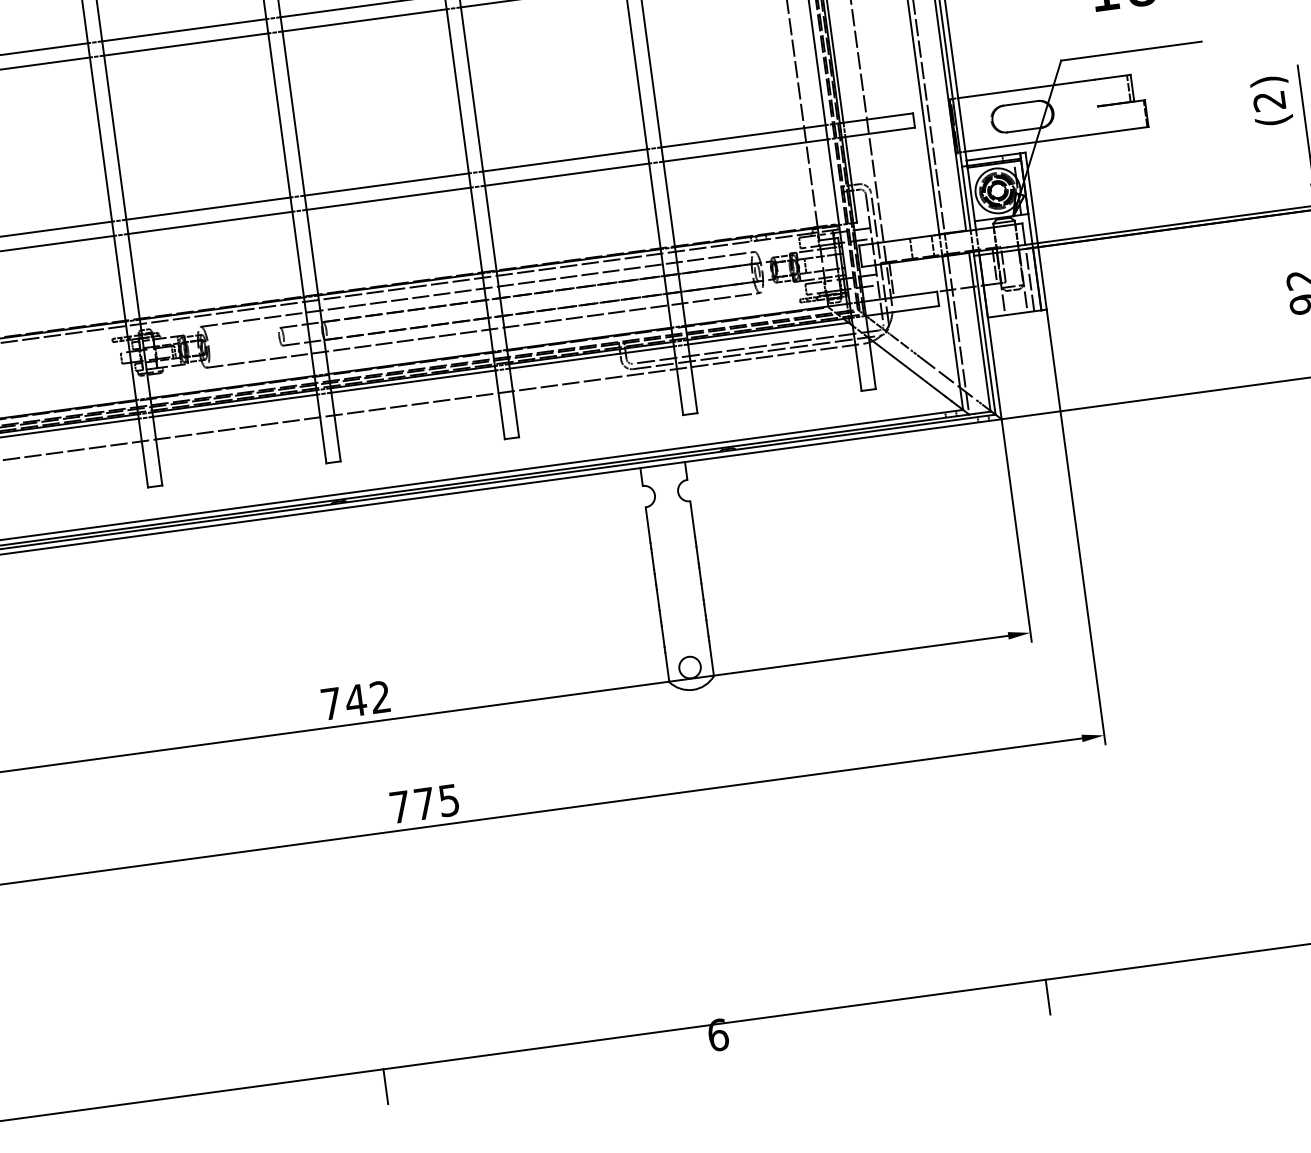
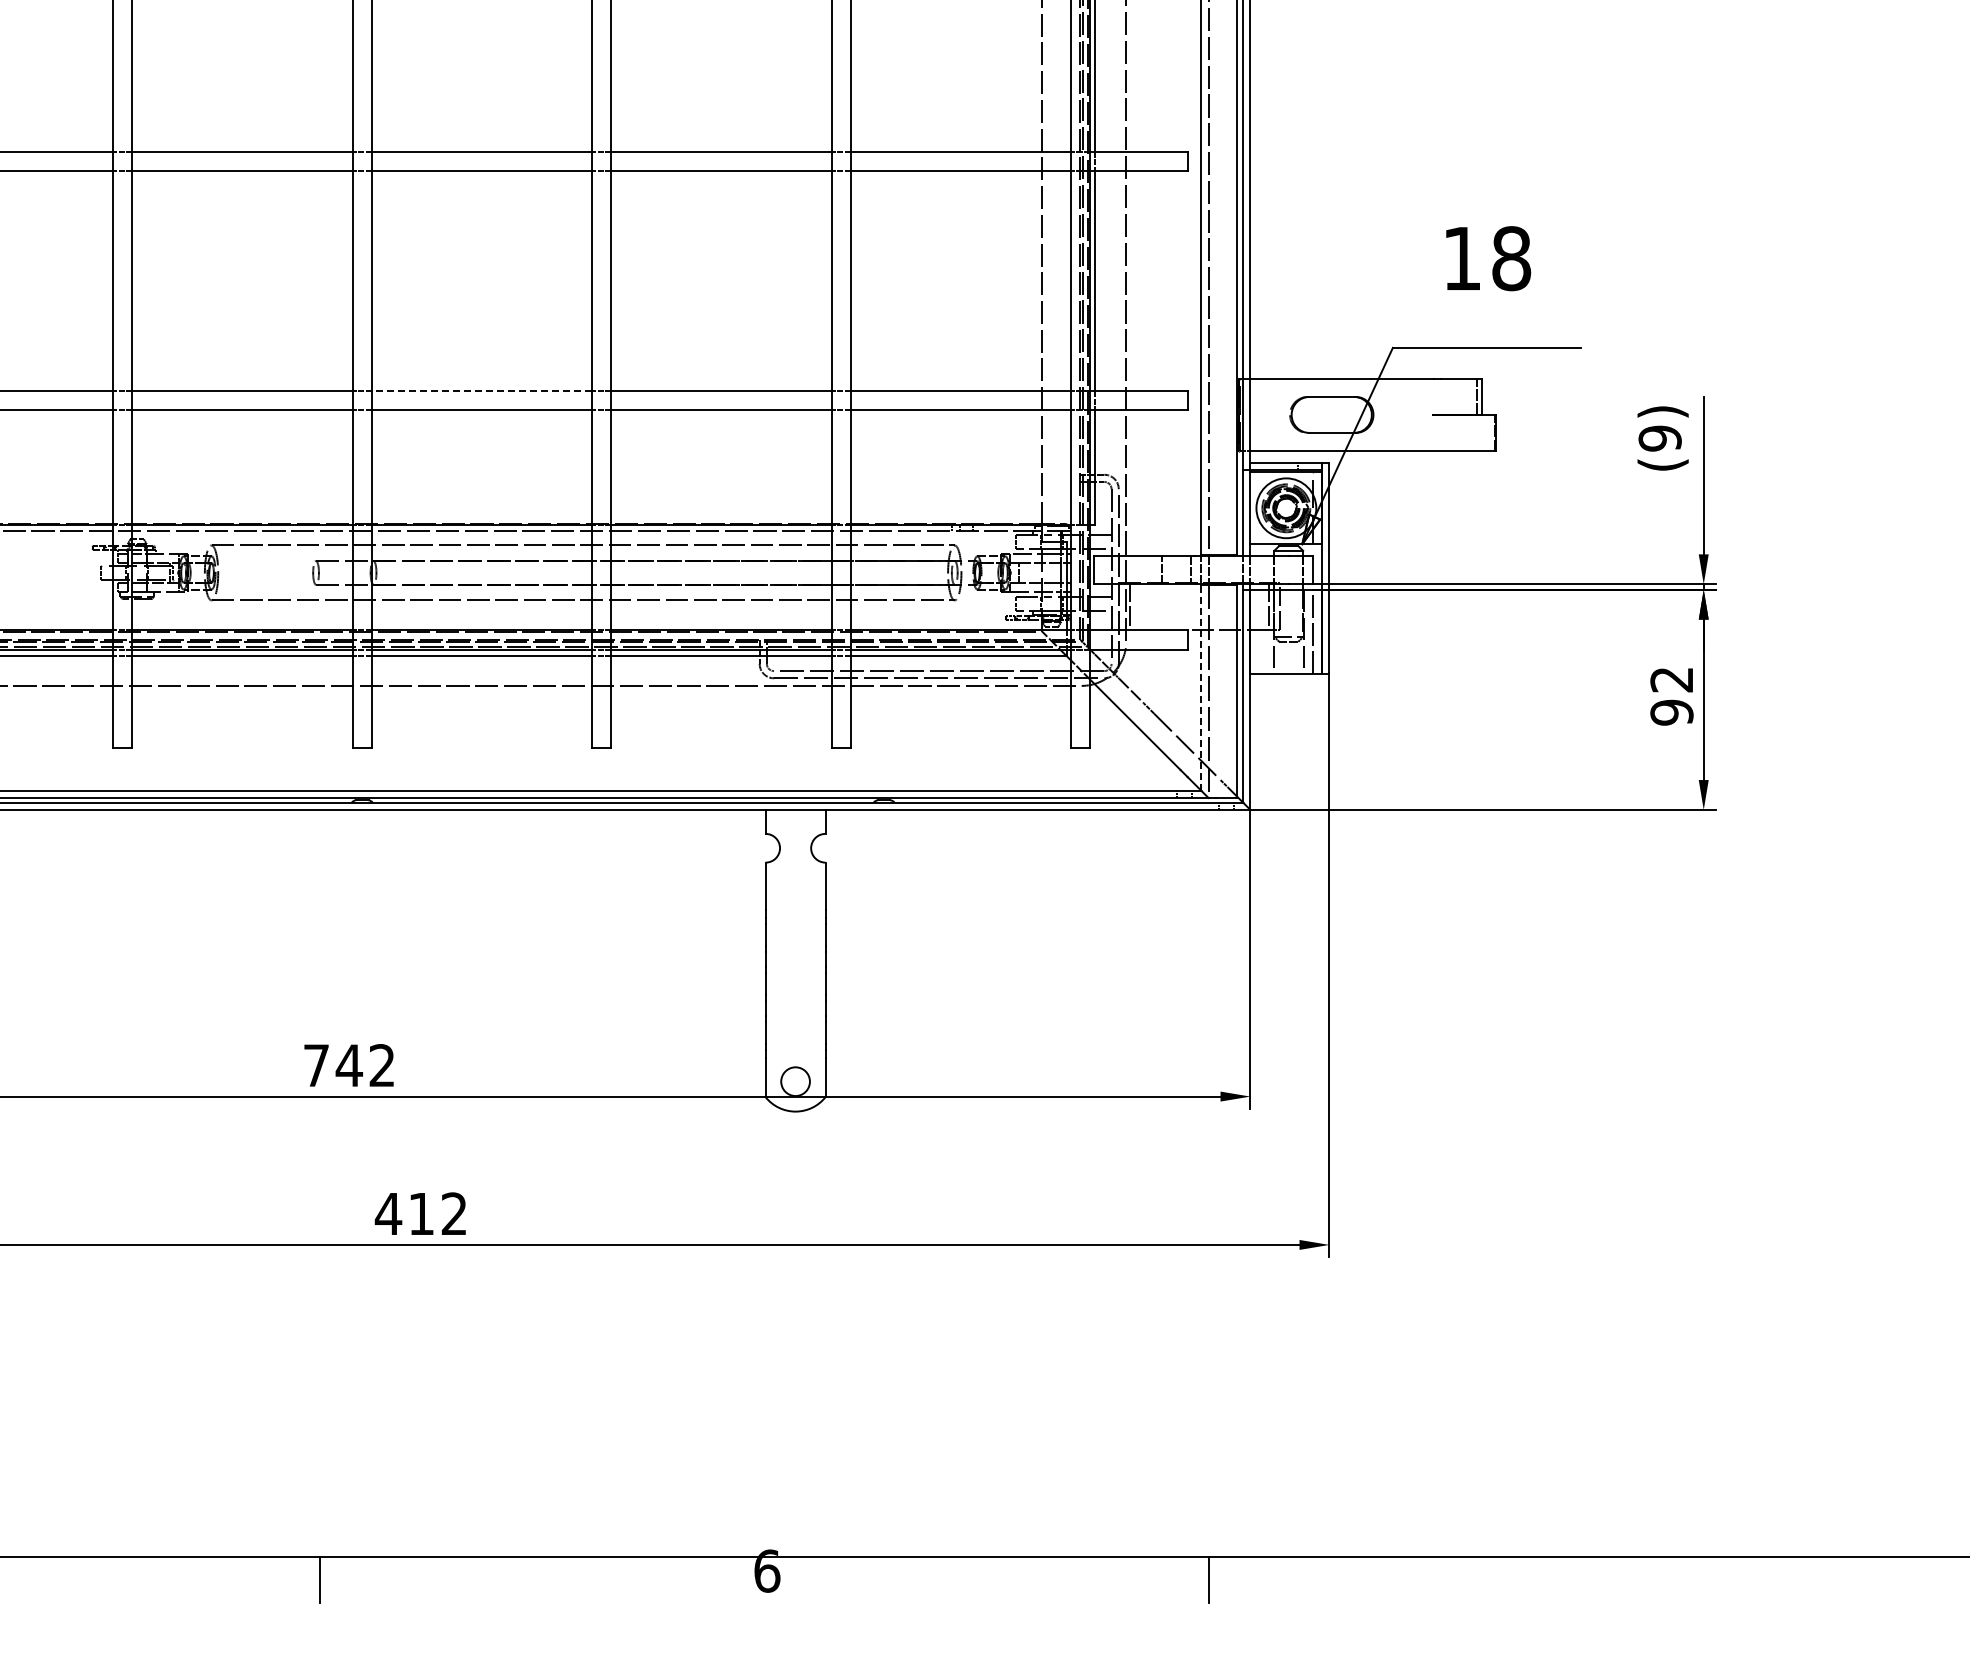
text: (1269, 101) -> (1659, 438), (2) -> (9)
line: (386, 184) -> (481, 391), solid -> dashed
line: (952, 332) -> (1201, 687), solid -> dashed
text: (423, 803) -> (420, 1213), 775 -> 412

